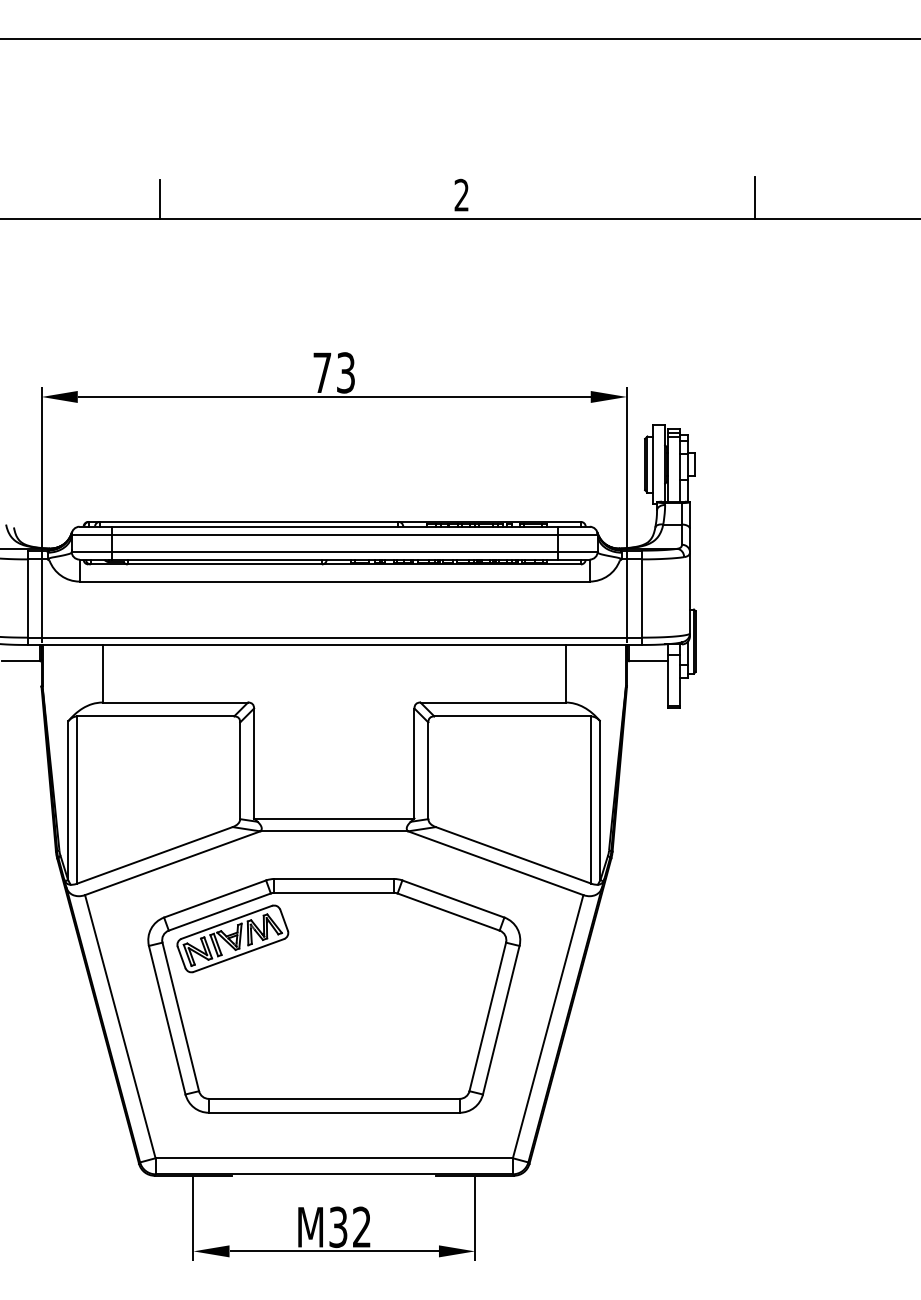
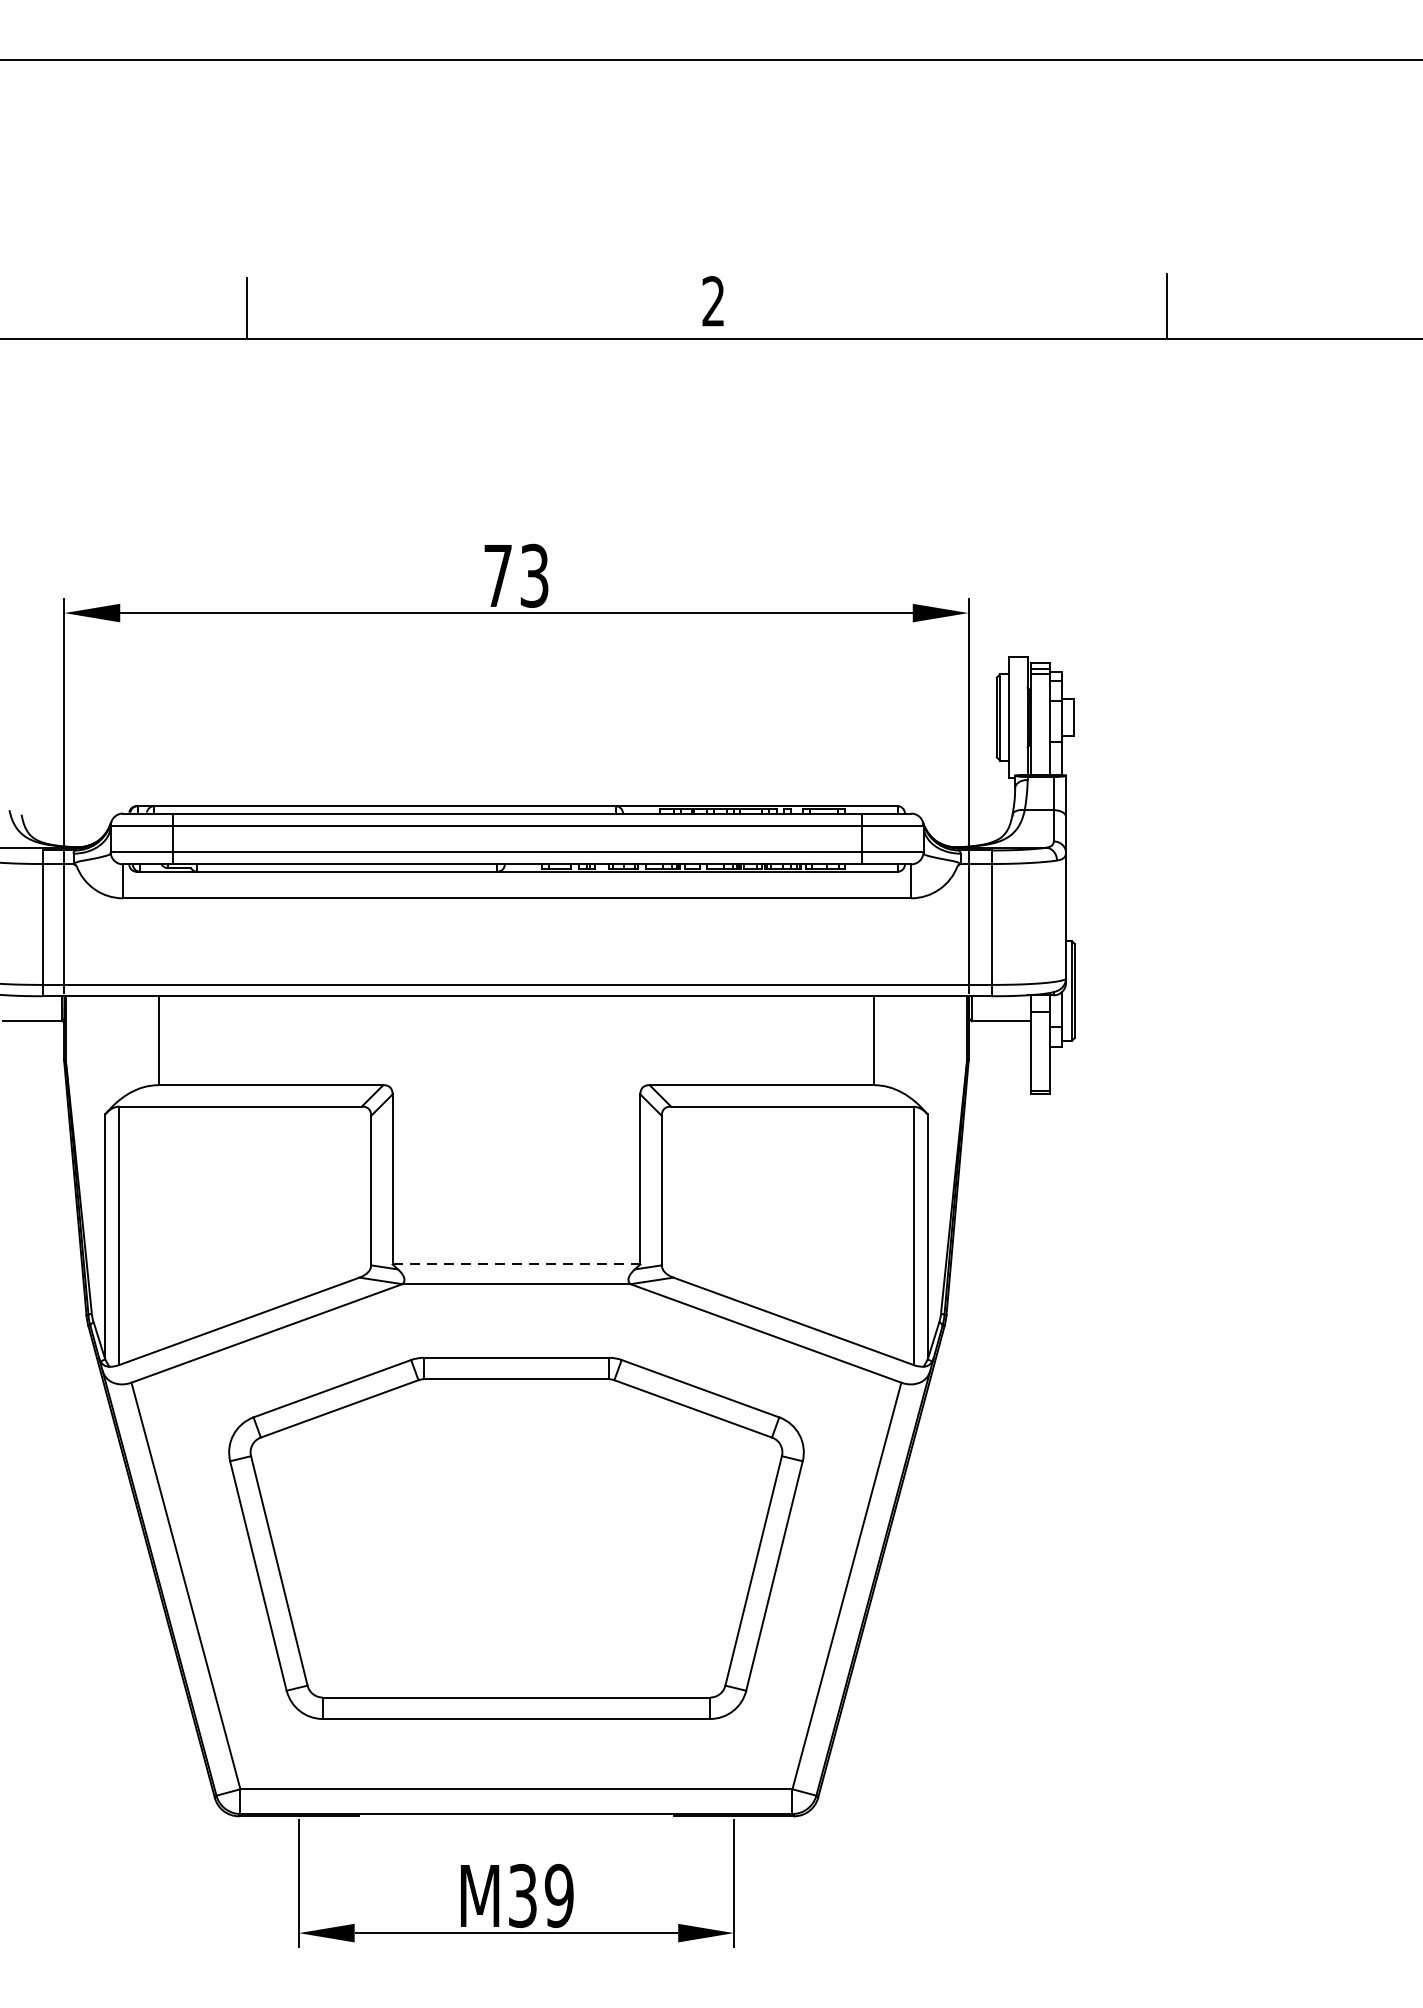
line: (334, 818) -> (516, 1264), solid -> dashed
part: (232, 938) -> (359, 1449), removed
text: (361, 1227) -> (558, 1896), M32 -> M39

